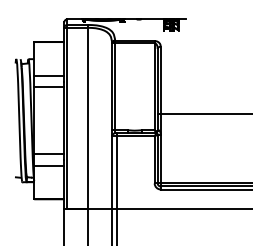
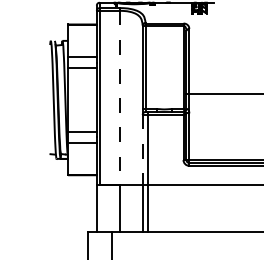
line: (87, 118) -> (119, 97), solid -> dashed
line: (111, 172) -> (142, 149), solid -> dashed

